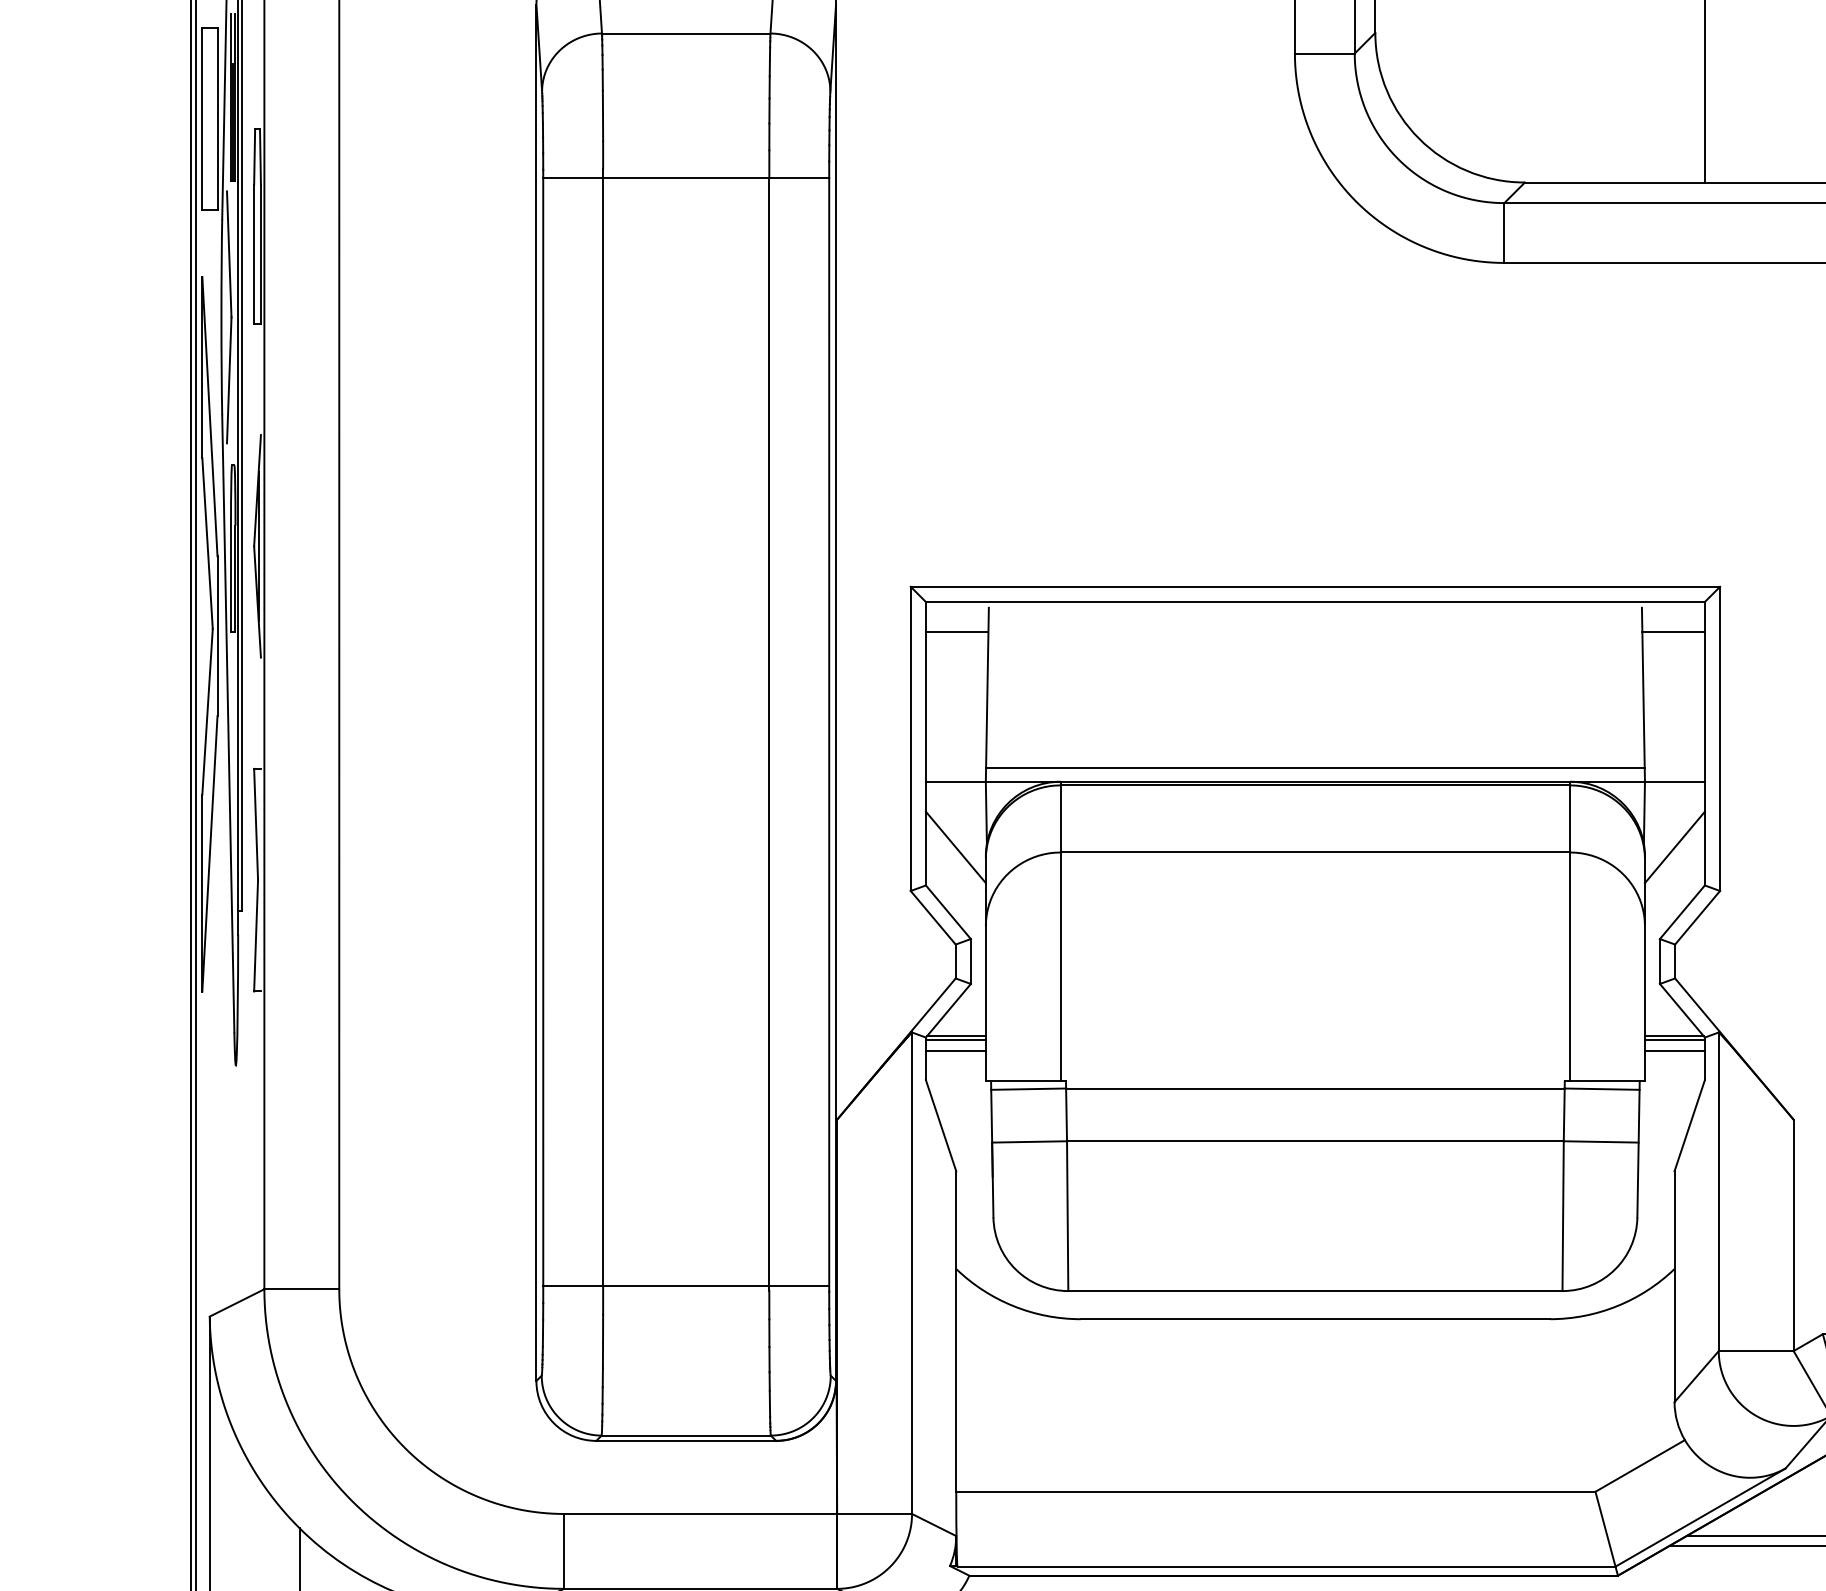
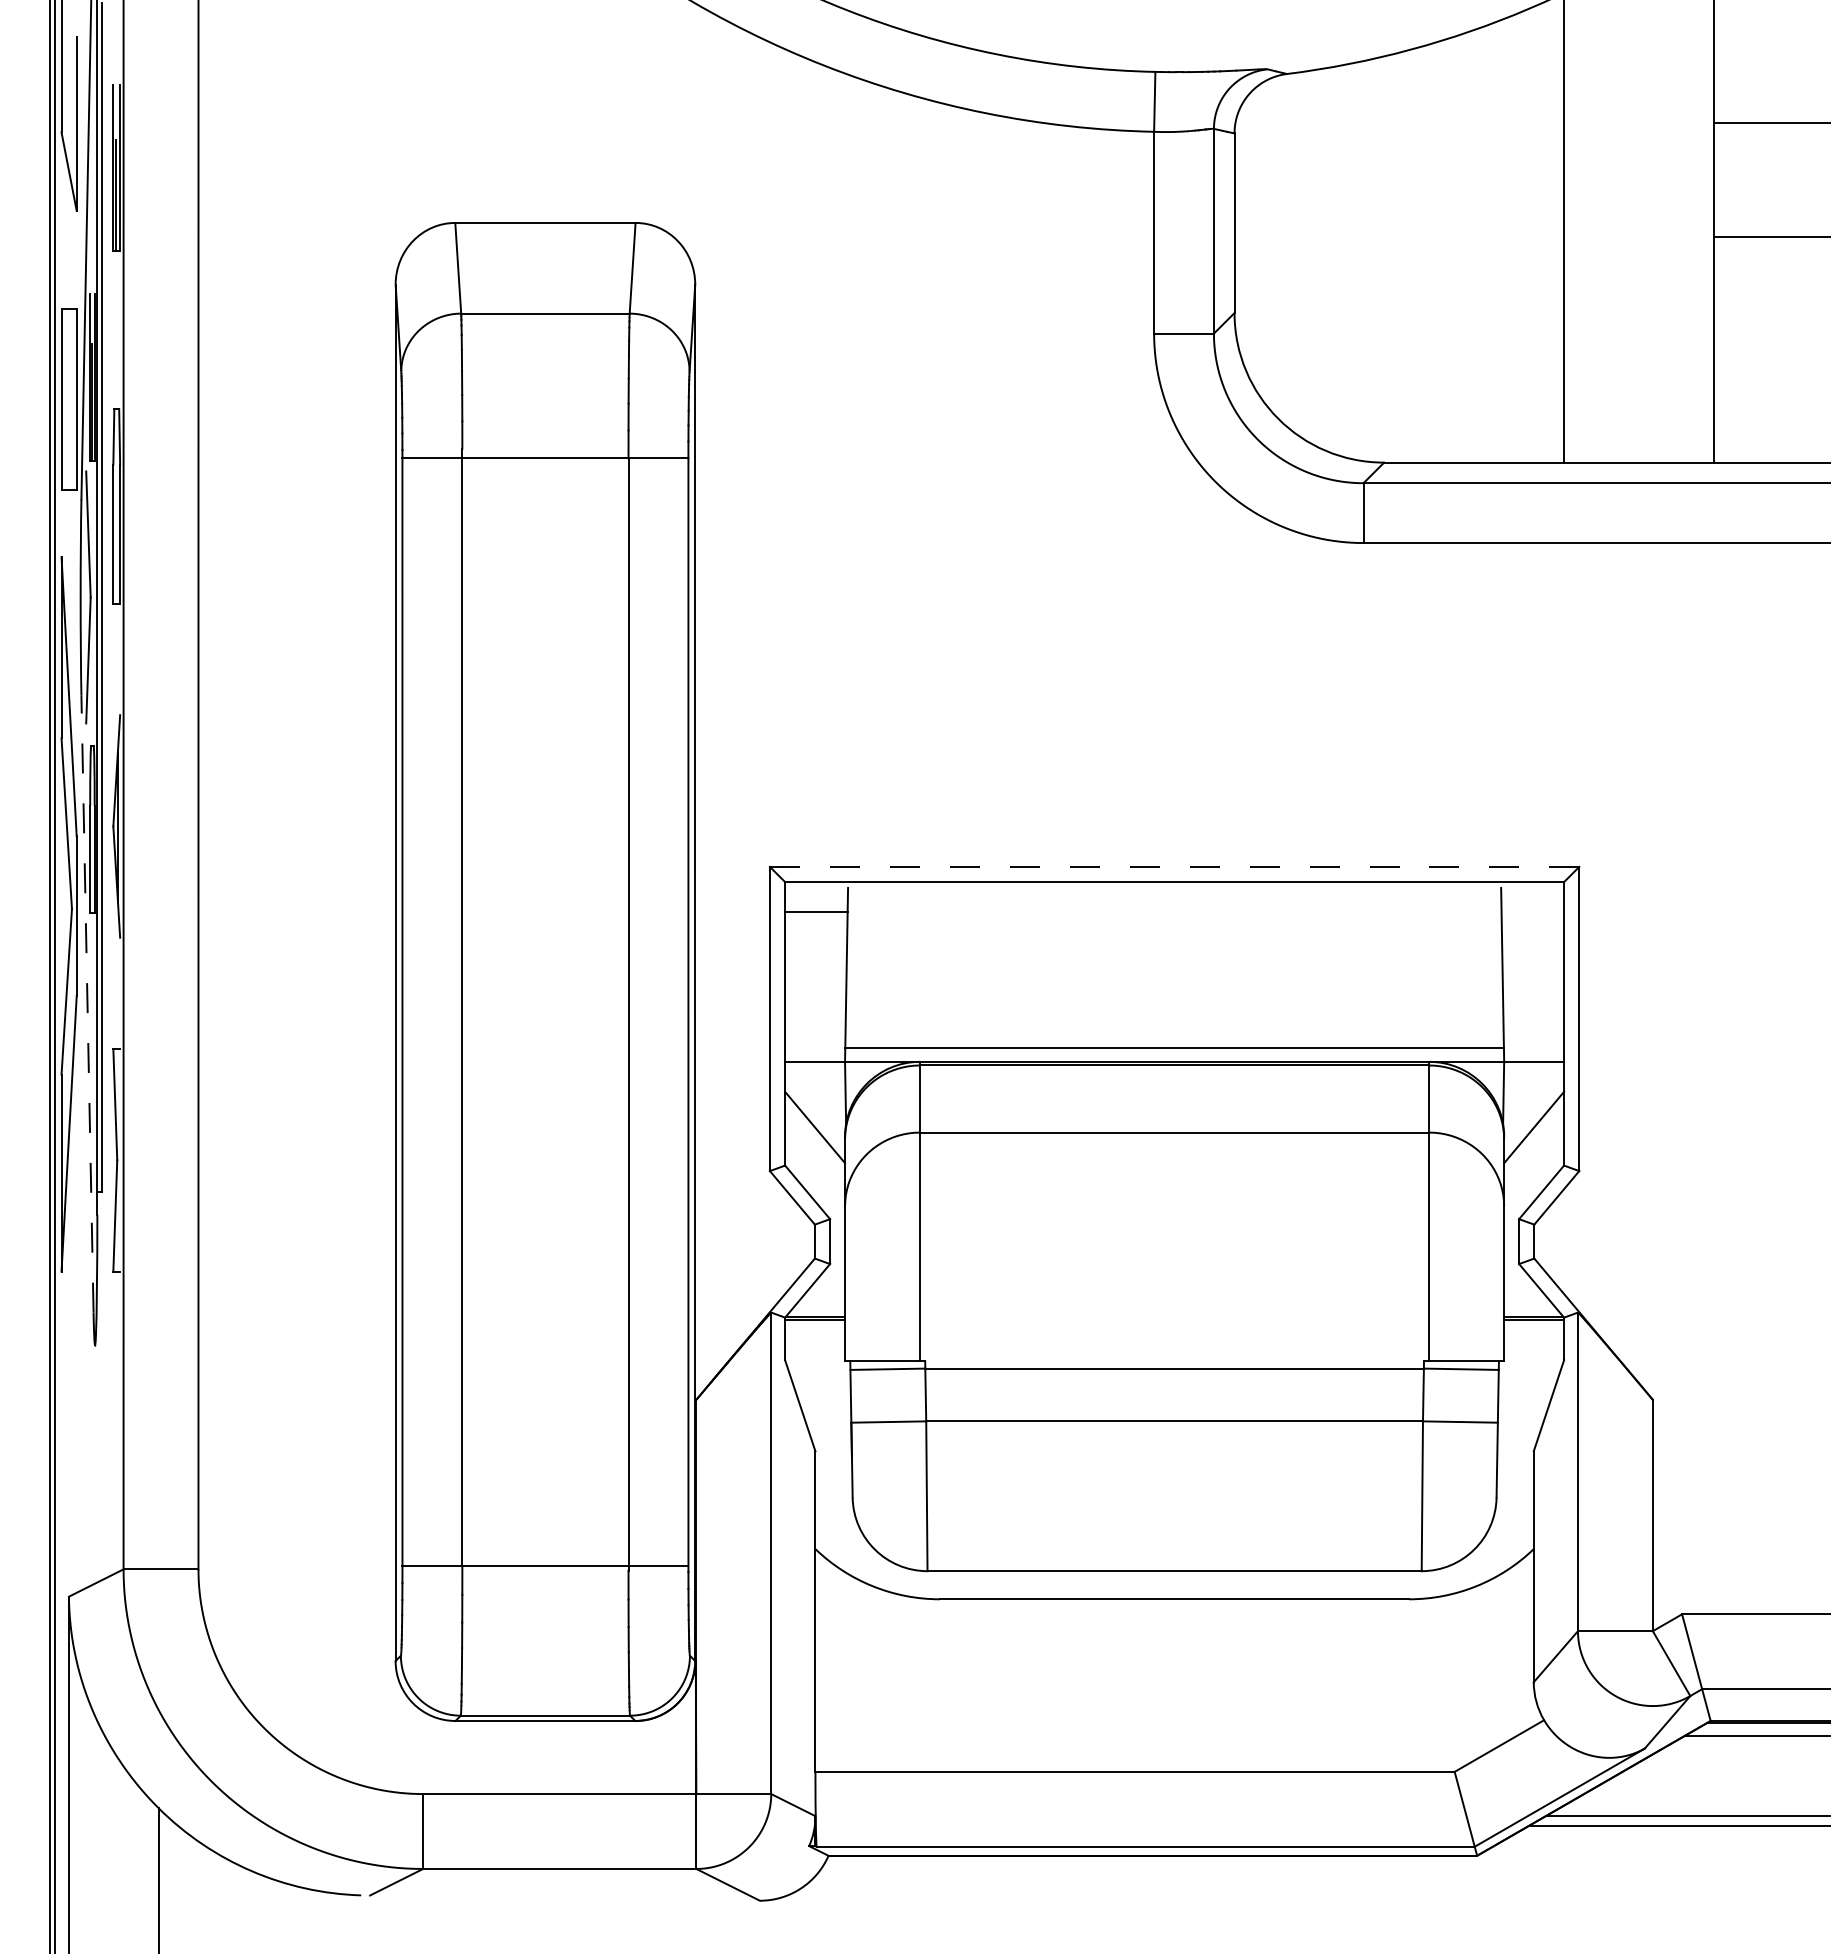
line: (1315, 586) -> (1174, 866), solid -> dashed
line: (1673, 632) -> (1532, 912), removed
line: (228, 723) -> (87, 1003), solid -> dashed
line: (956, 1051) -> (815, 1331), removed
line: (1675, 1051) -> (1534, 1331), removed

